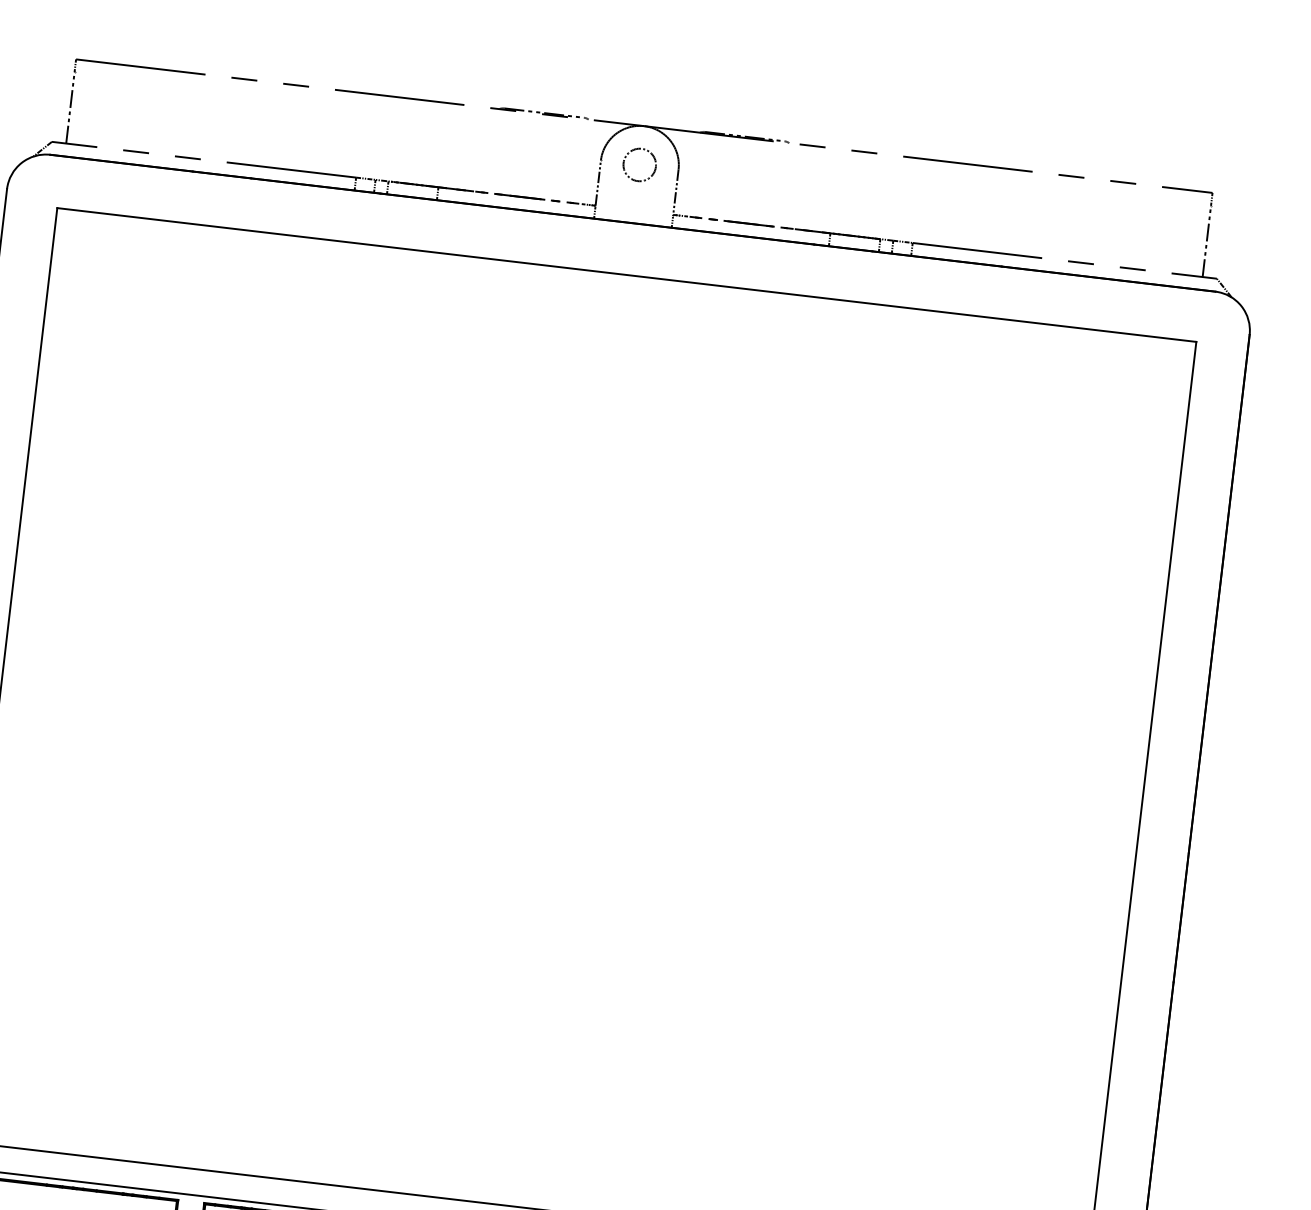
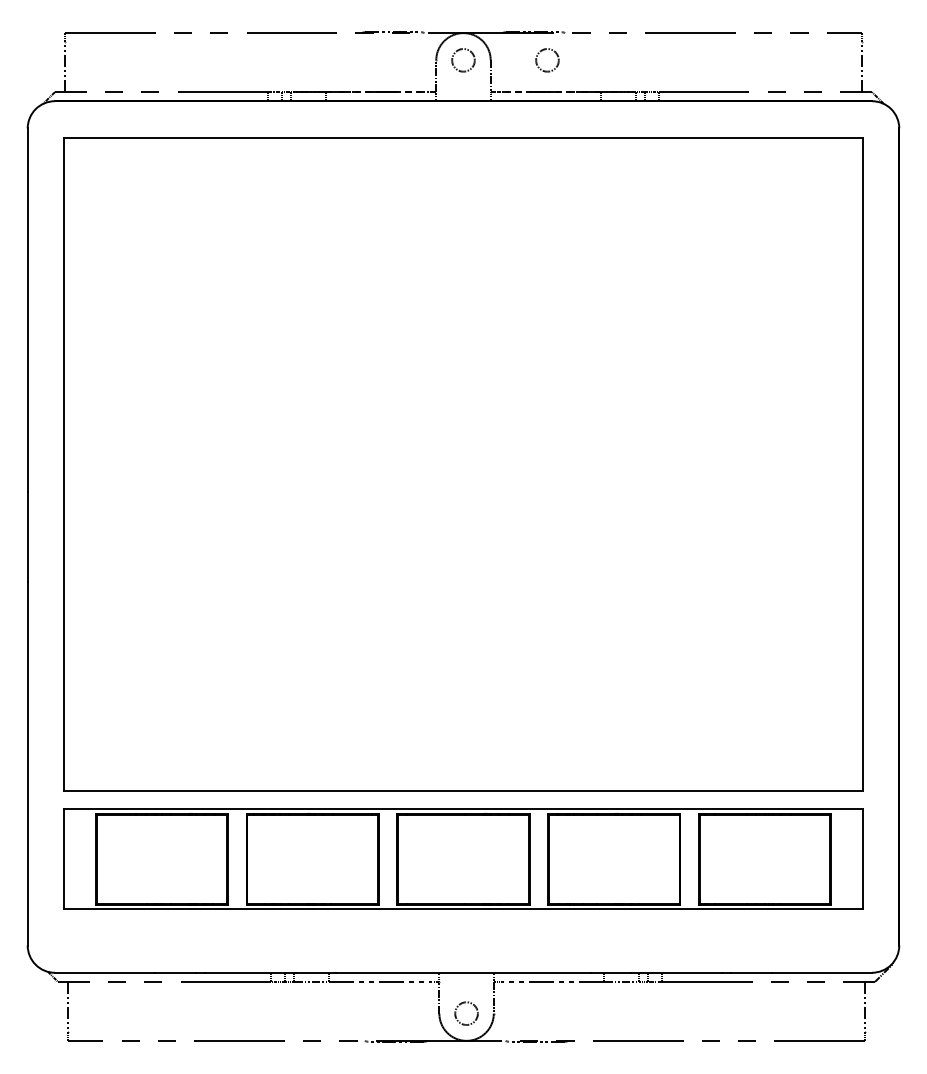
circle: (759, 179) -> (547, 60), added

